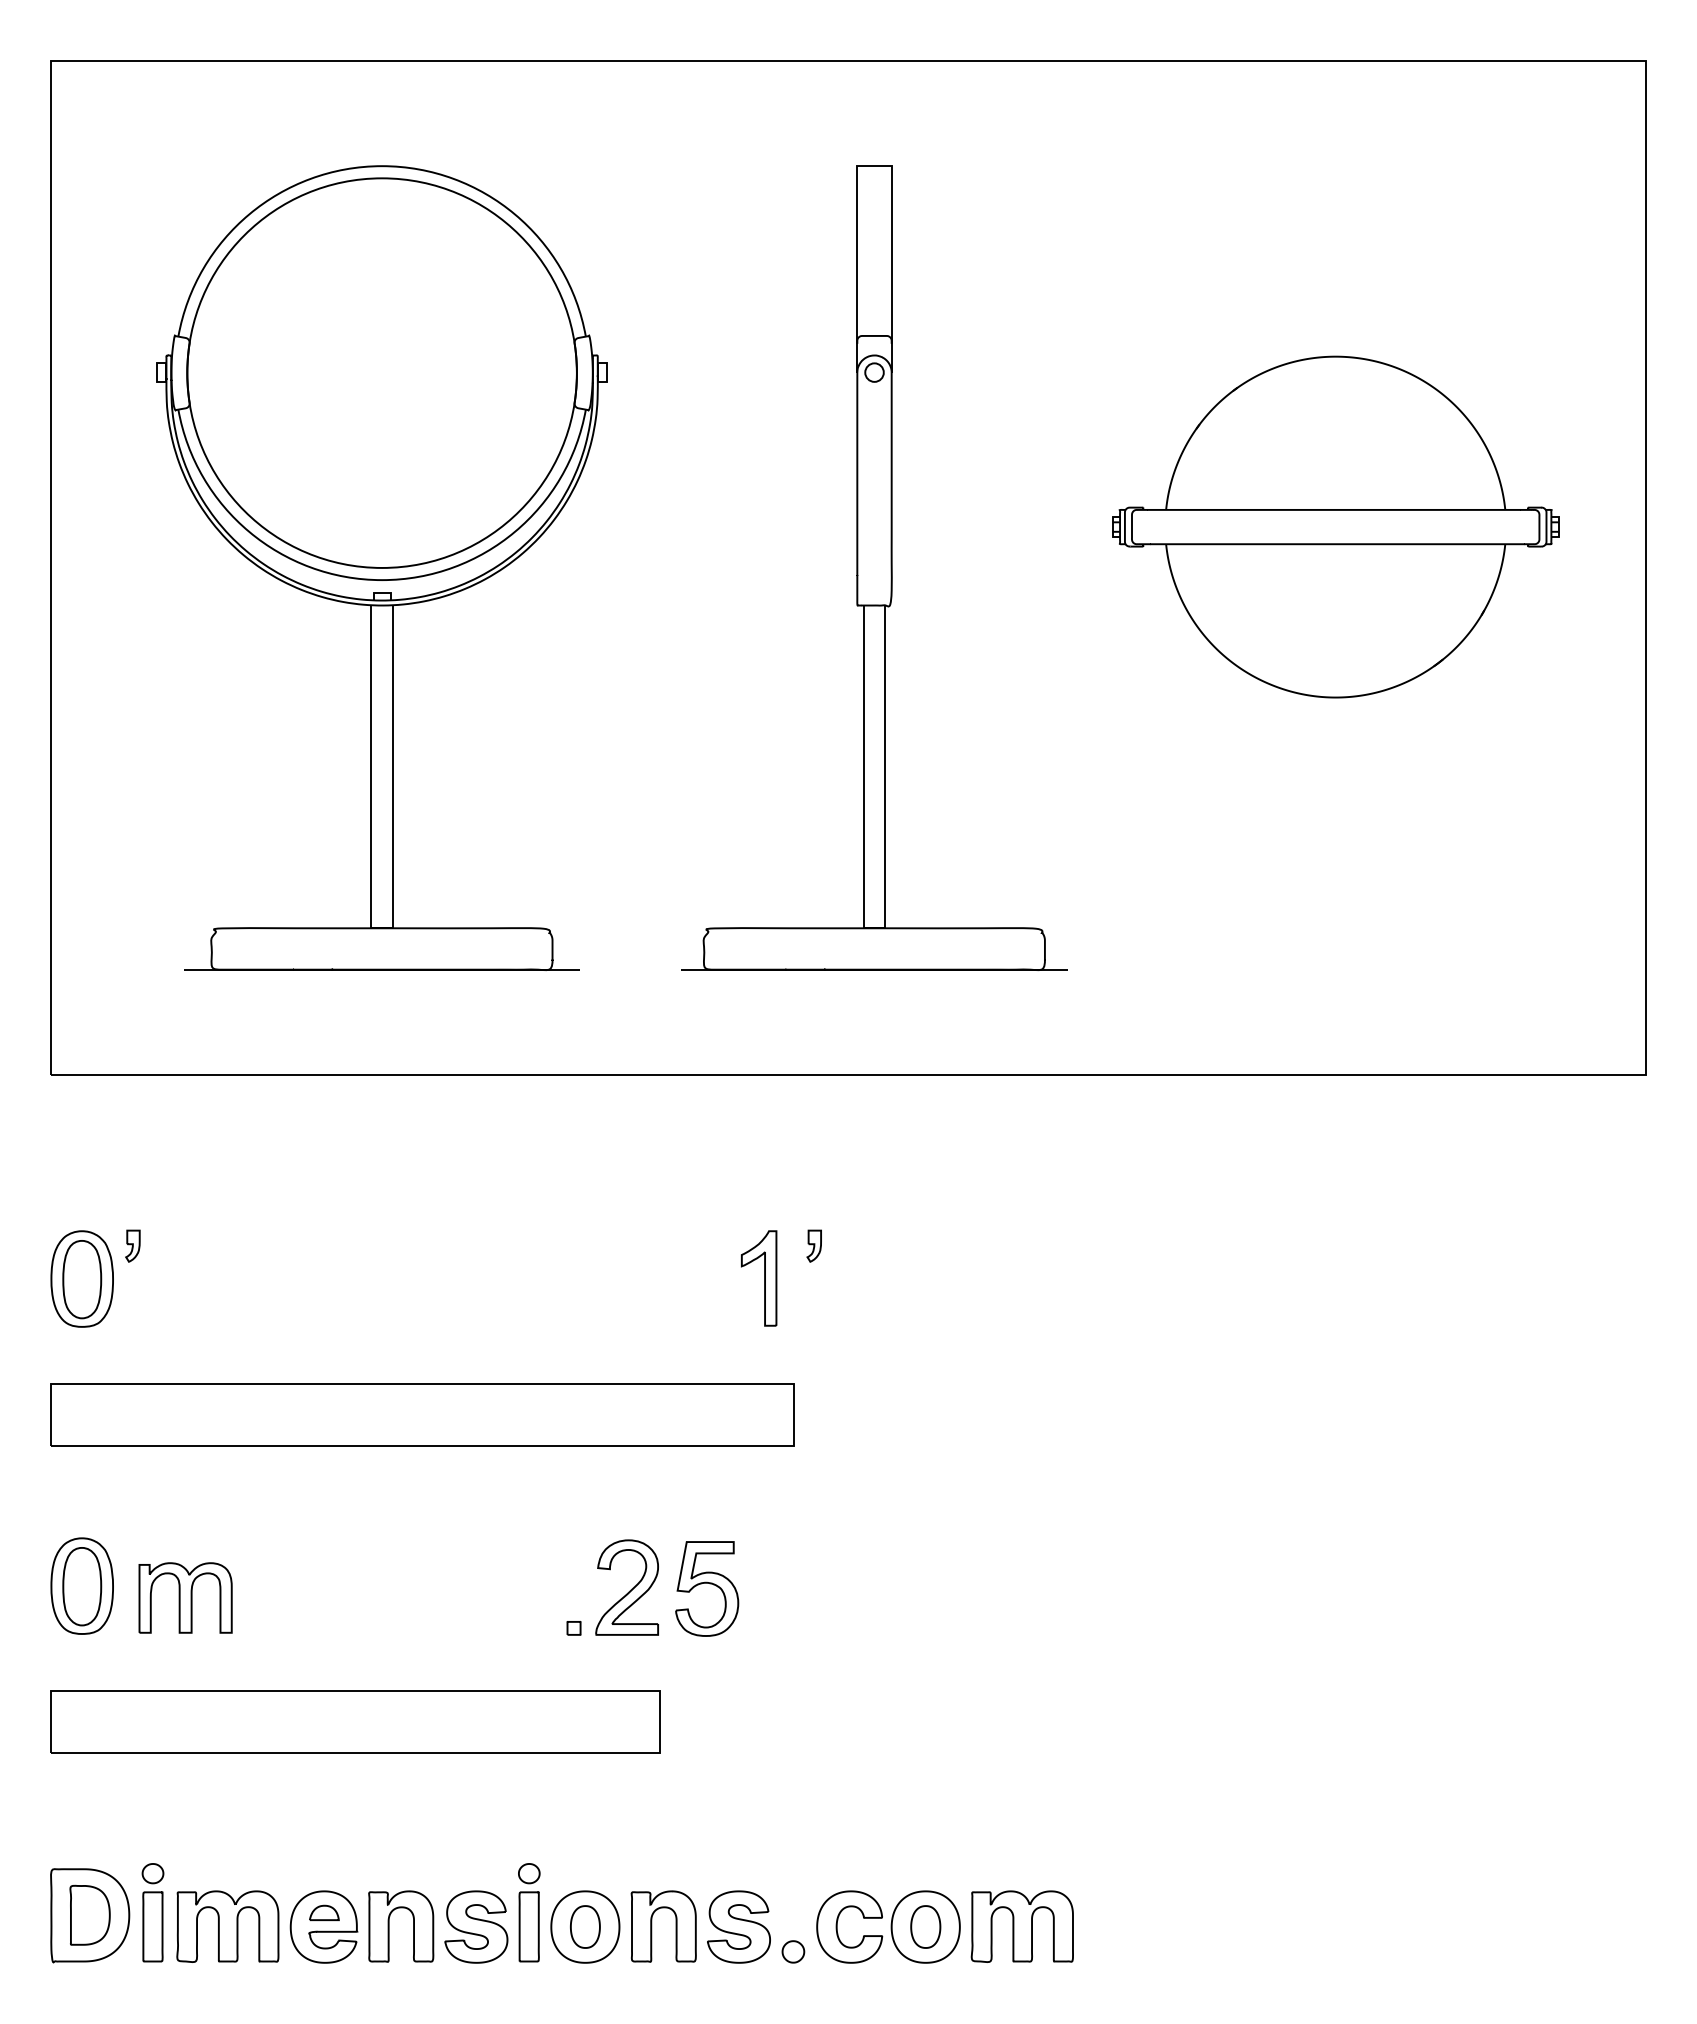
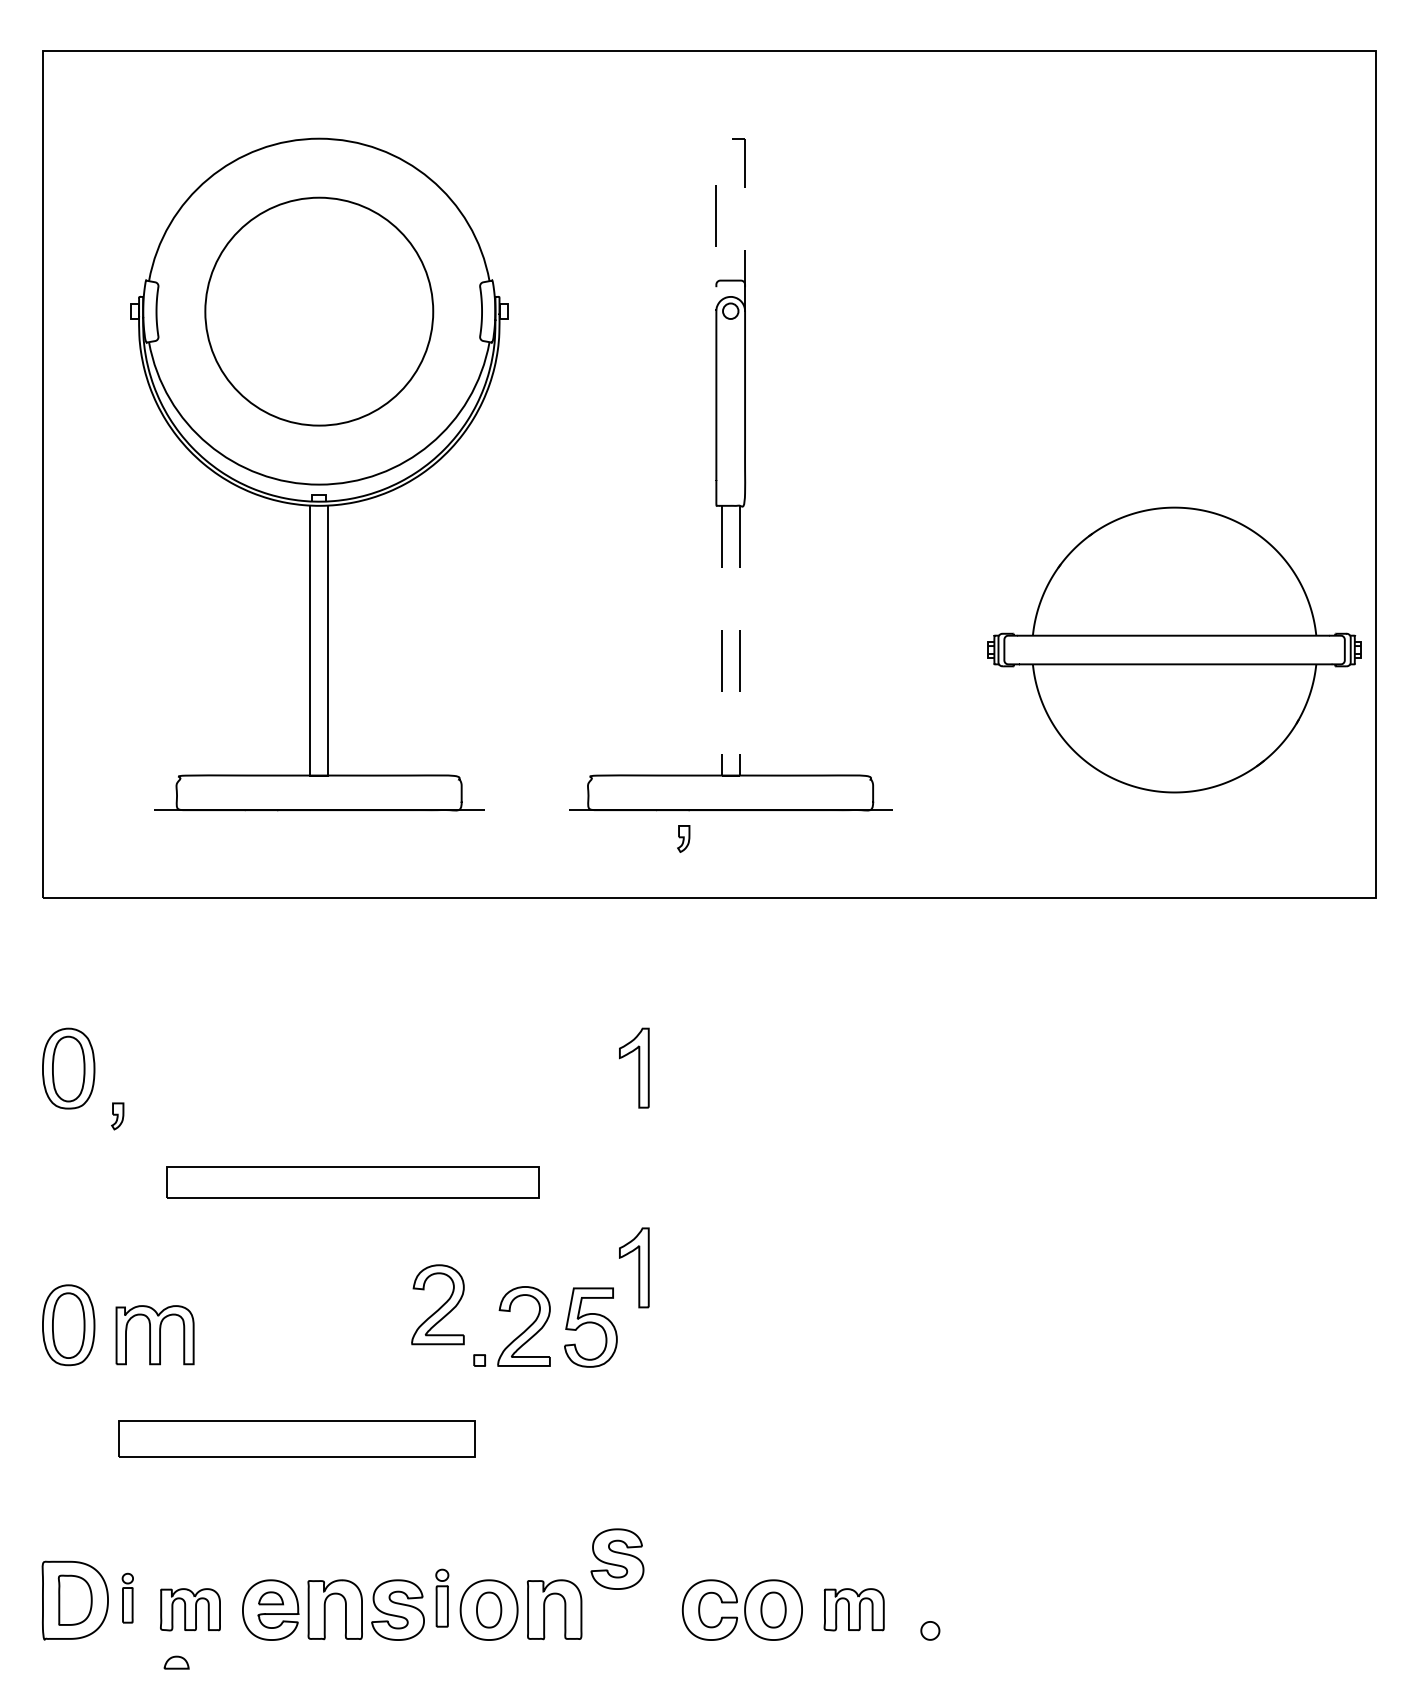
line: (874, 166) -> (730, 139), solid -> dashed
circle: (381, 372) -> (318, 311), size x0.7
part: (1335, 526) -> (1174, 649), moved
line: (874, 928) -> (730, 775), solid -> dashed
part: (132, 1245) -> (117, 1115), moved
part: (813, 1245) -> (683, 838), moved
part: (422, 1414) -> (353, 1181), size x0.6
part: (759, 1517) -> (634, 1267), added
part: (523, 1561) -> (437, 1304), added
part: (355, 1721) -> (297, 1438), size x0.7
part: (152, 1912) -> (127, 1597), size x0.6
part: (529, 1912) -> (442, 1597), size x0.7
part: (227, 1926) -> (190, 1609), size x0.7
part: (738, 1926) -> (617, 1558), moved
part: (1021, 1926) -> (853, 1609), size x0.7
part: (793, 1951) -> (930, 1630), moved
part: (211, 1989) -> (176, 1662), added

